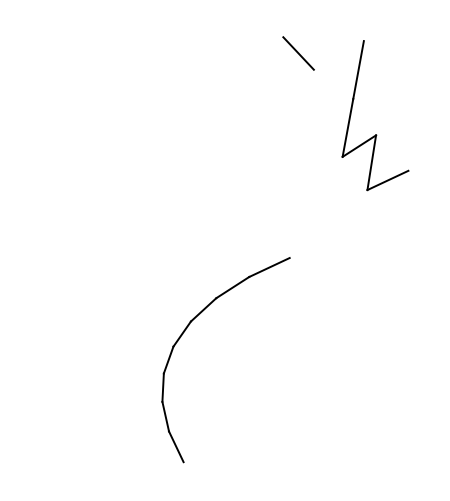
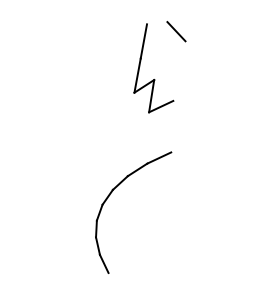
part: (374, 134) -> (153, 79), moved

